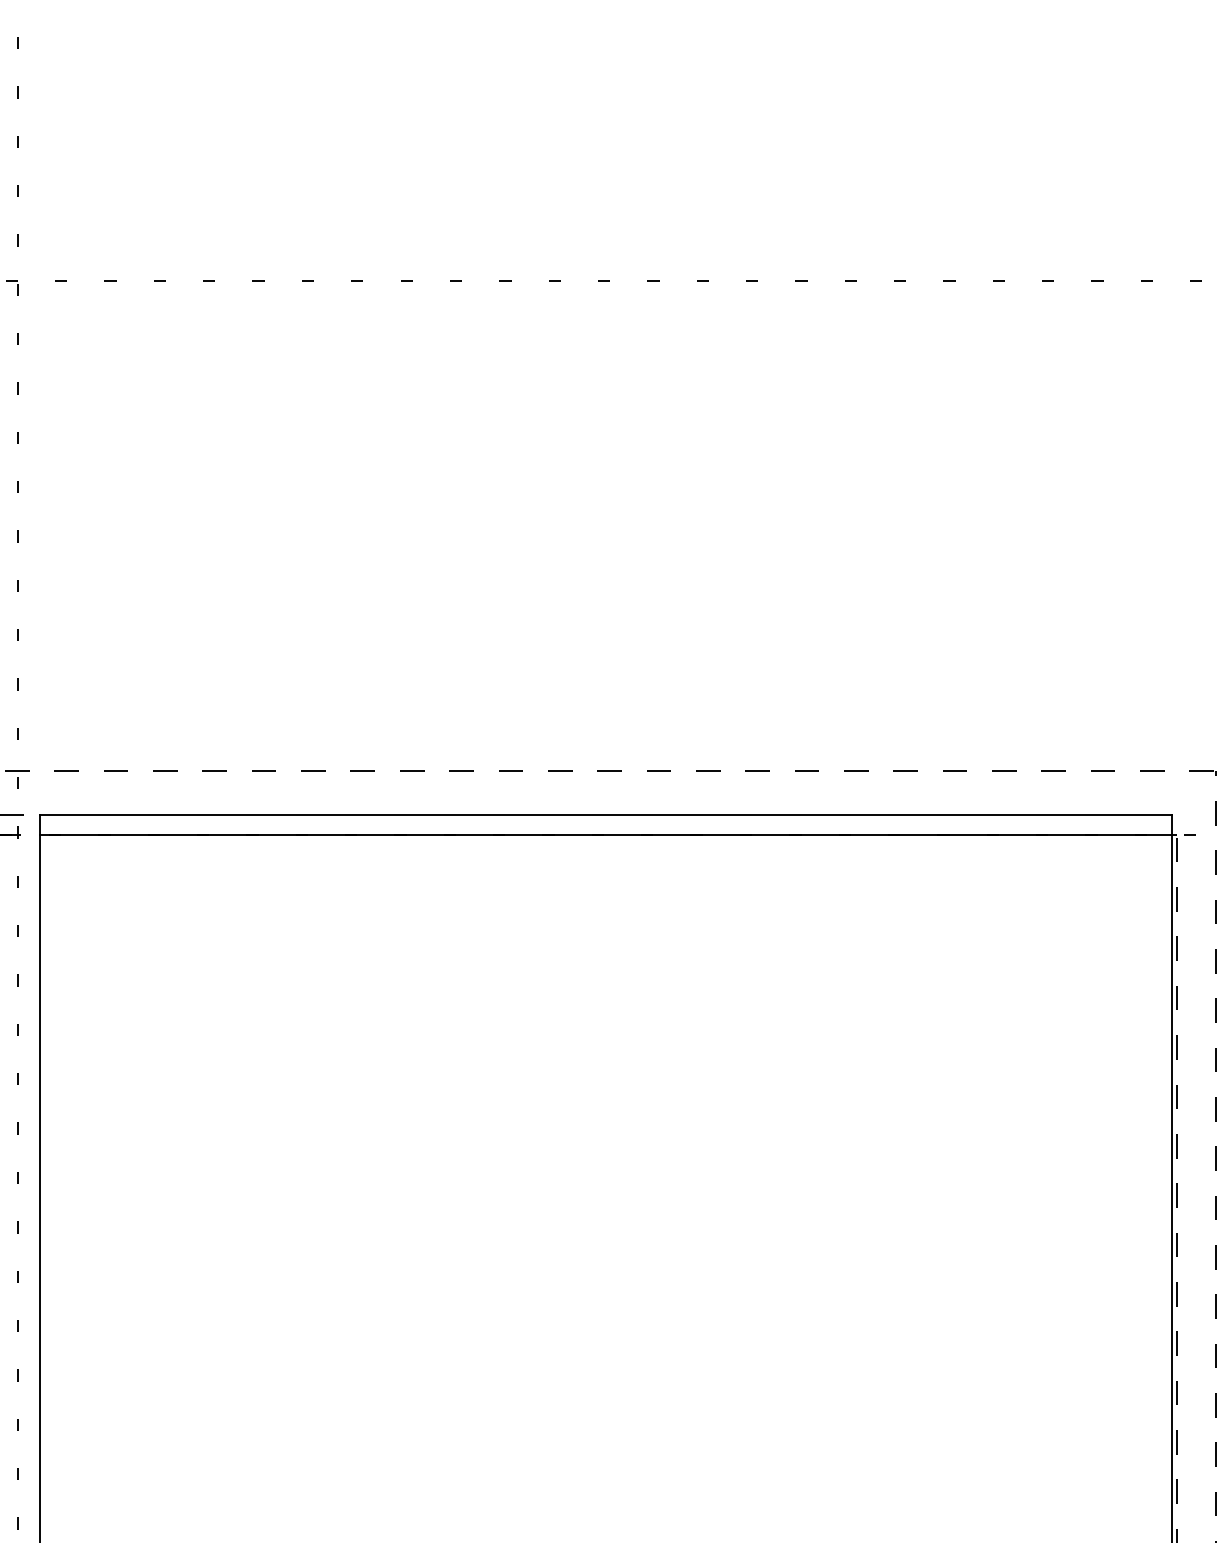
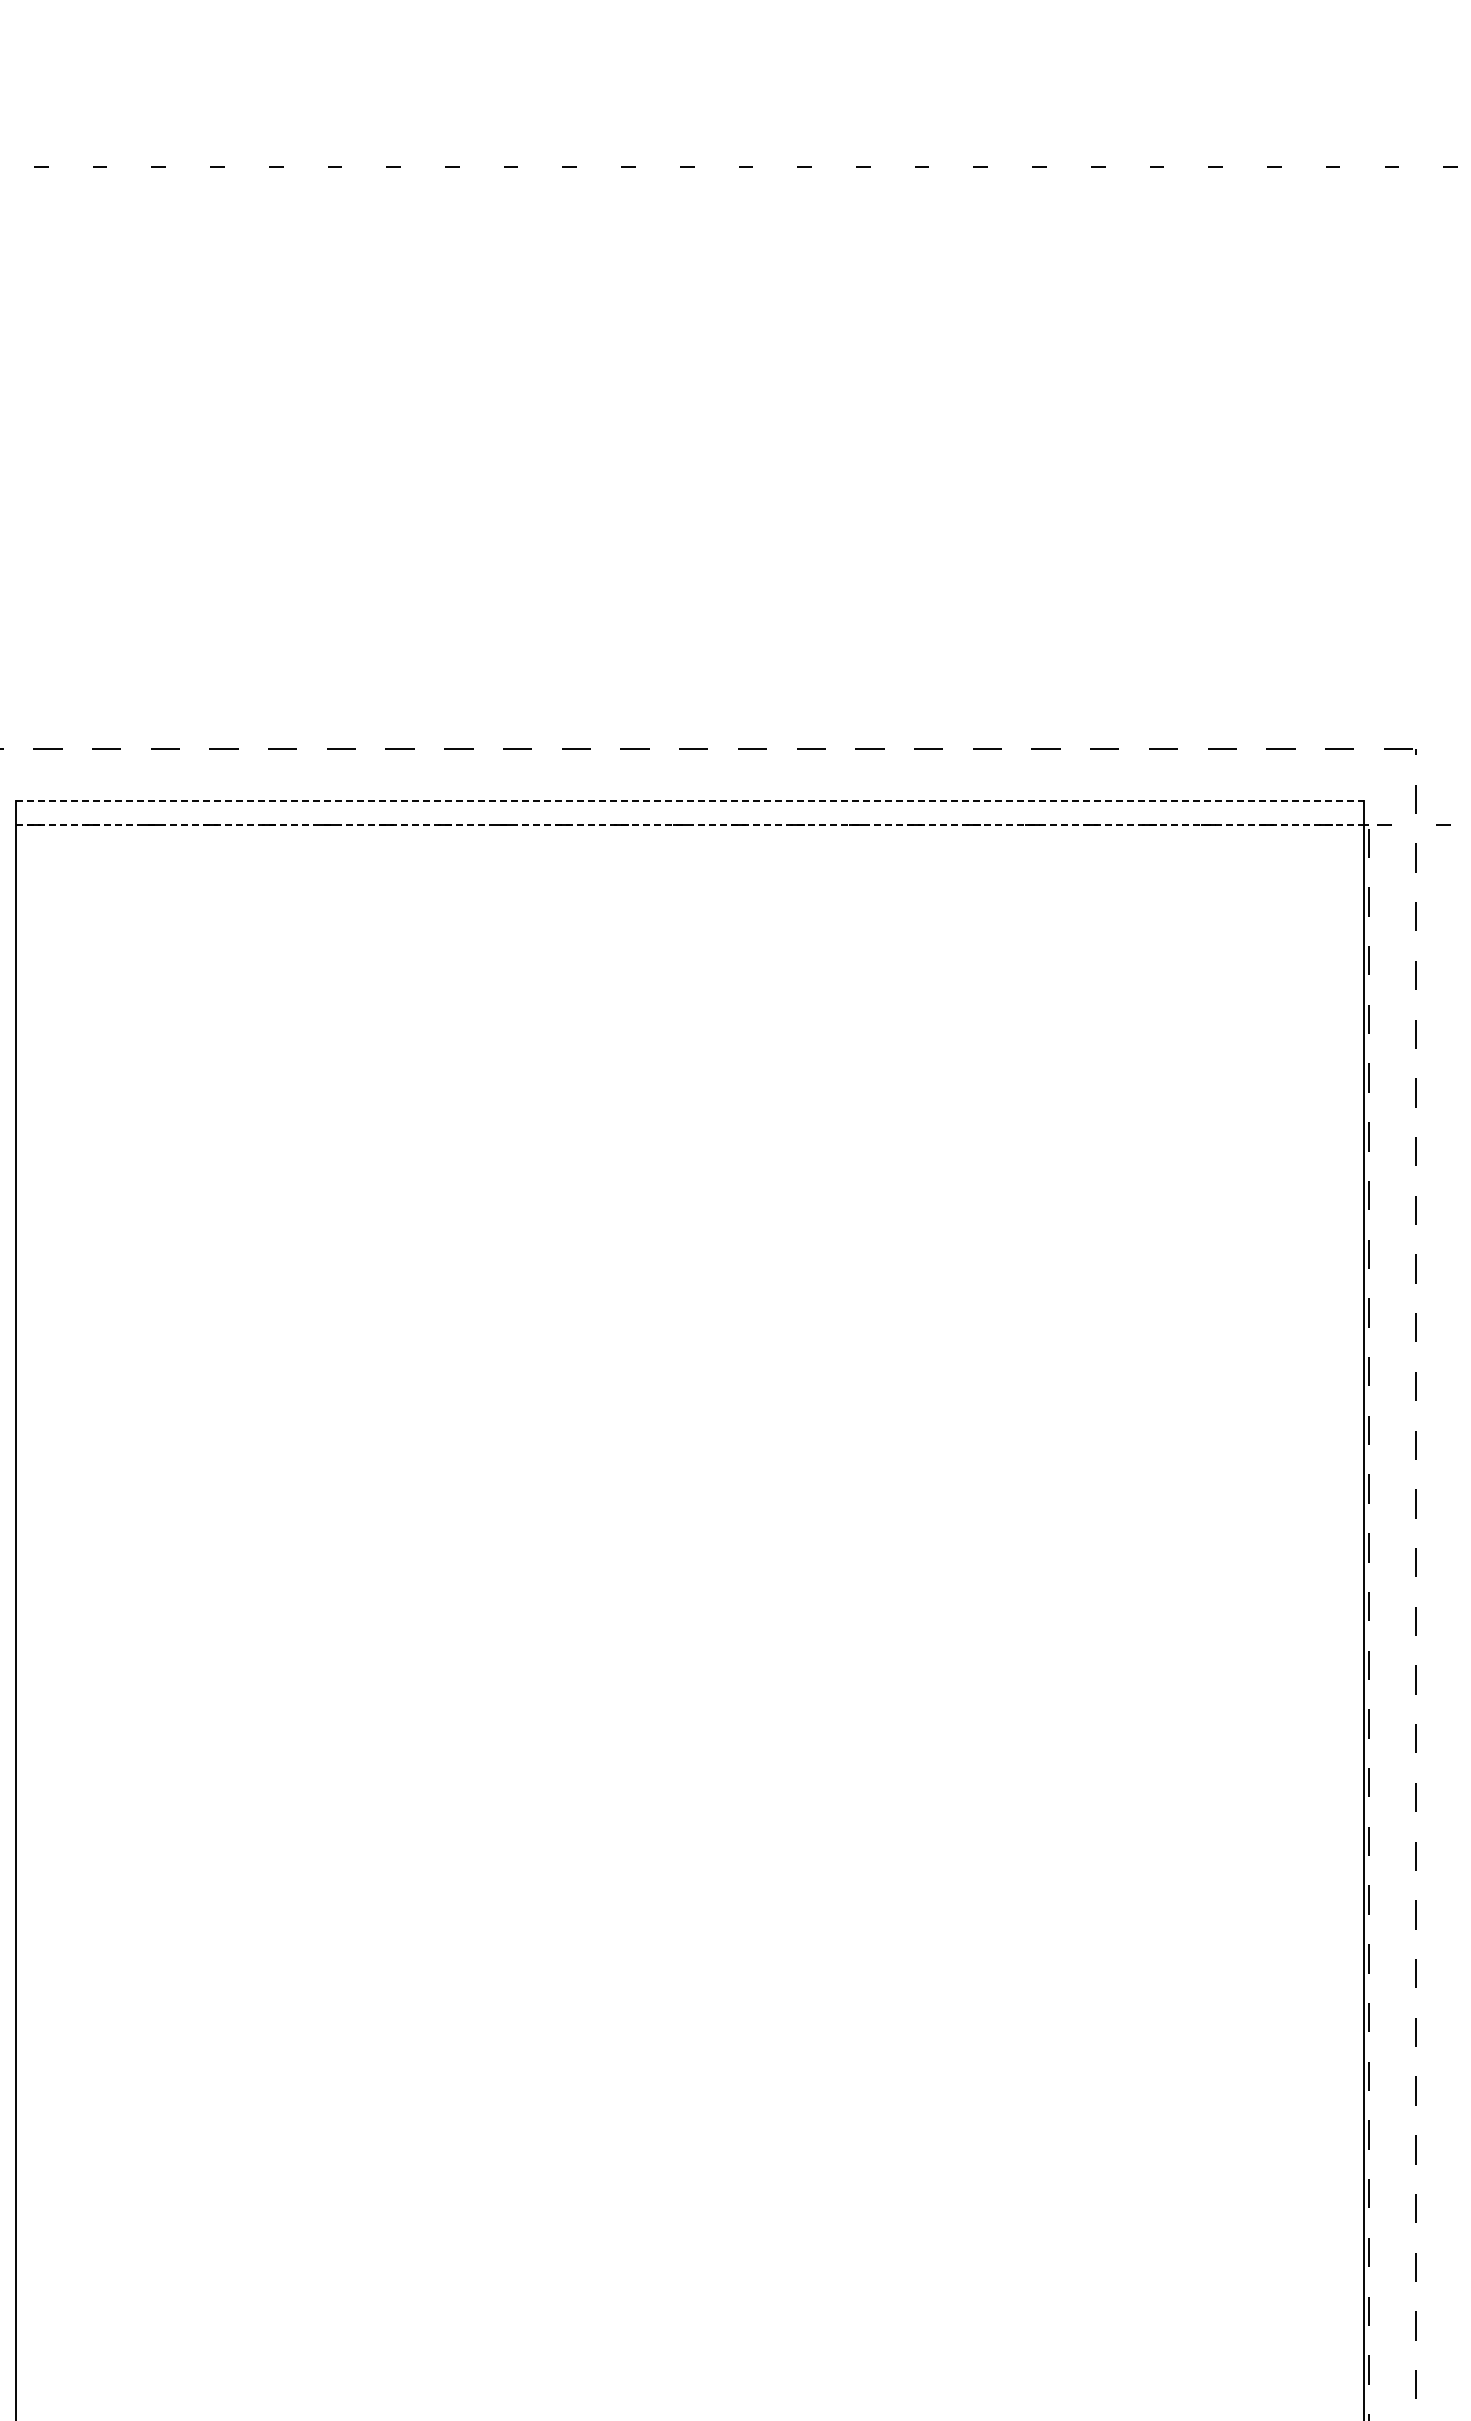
line: (605, 815) -> (689, 801), solid -> dashed
line: (605, 835) -> (689, 825), solid -> dashed

